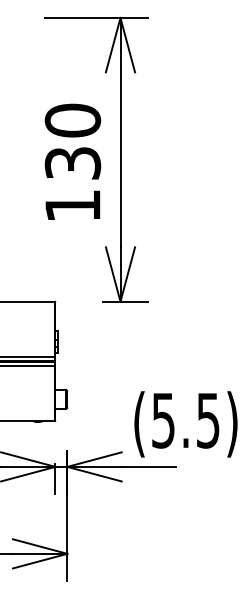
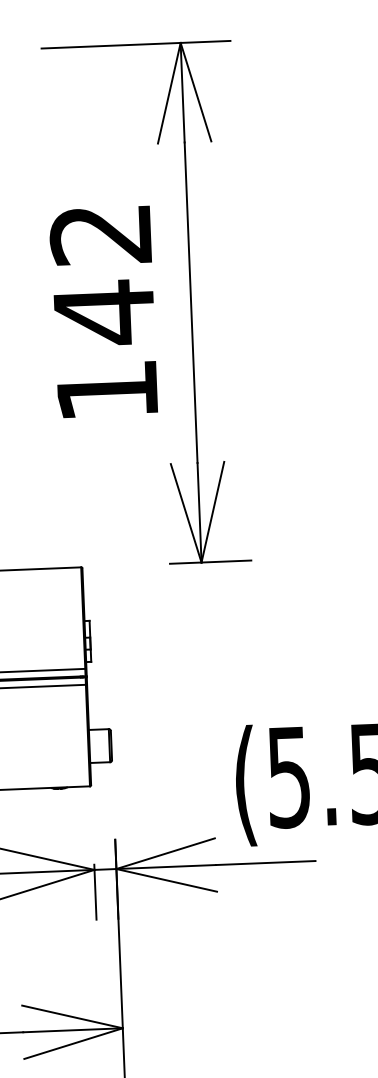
text: (72, 142) -> (101, 274), 130 -> 142

